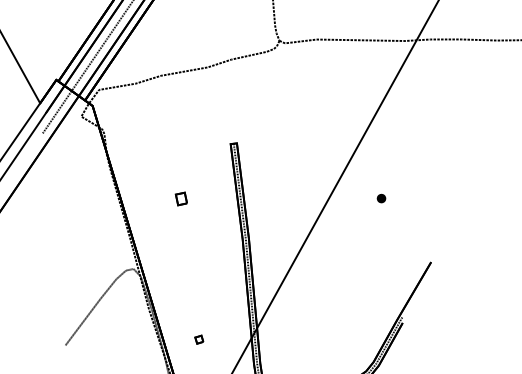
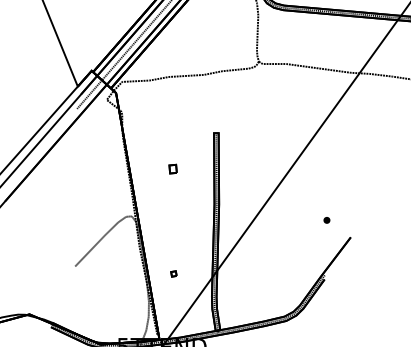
part: (380, 198) -> (326, 220), moved

